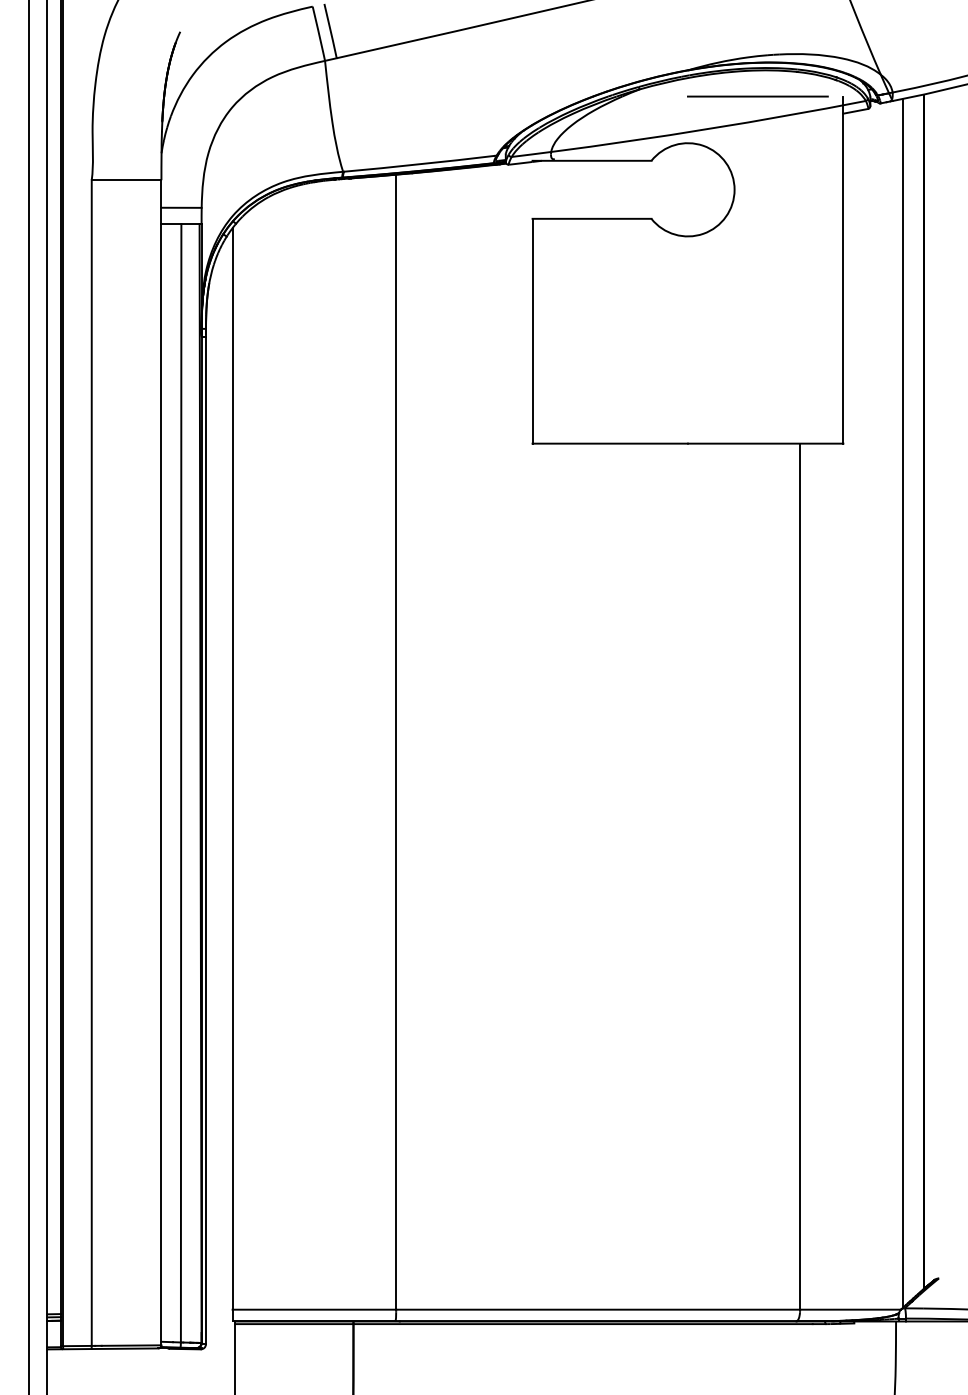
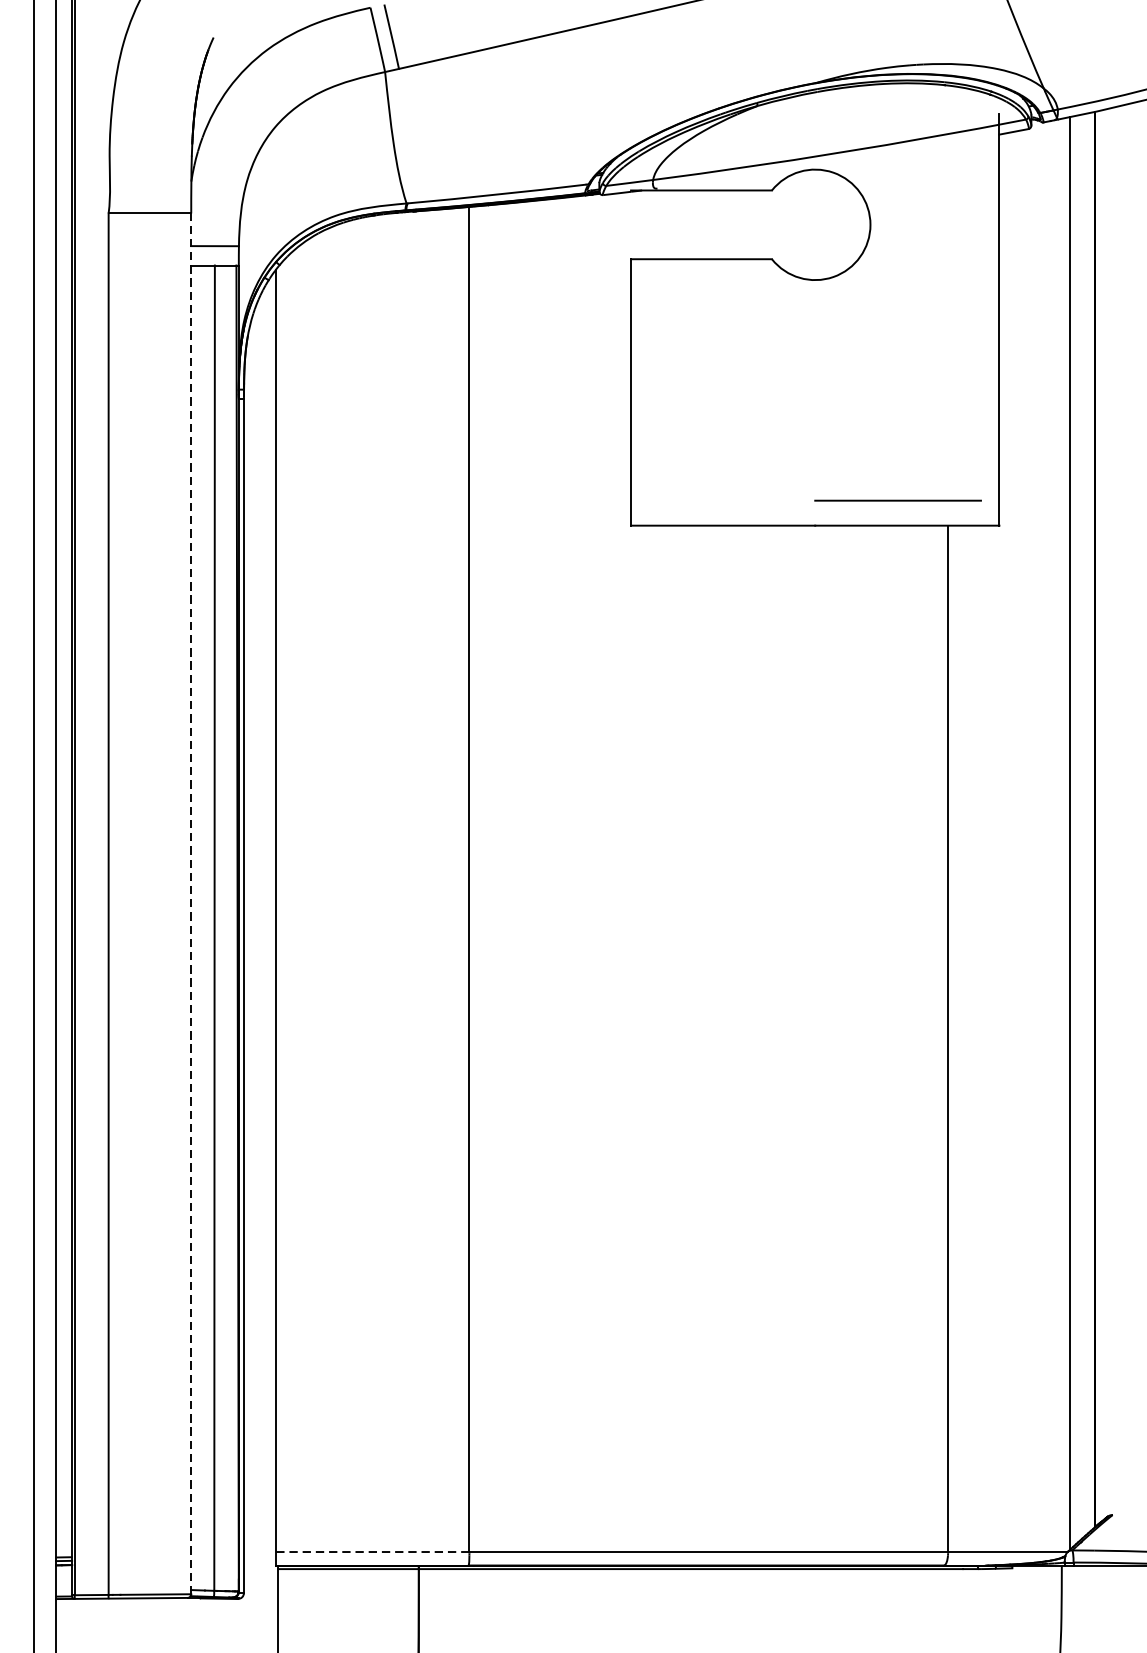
line: (757, 96) -> (897, 500), moved
line: (161, 762) -> (191, 903), solid -> dashed
line: (314, 1309) -> (372, 1551), solid -> dashed

